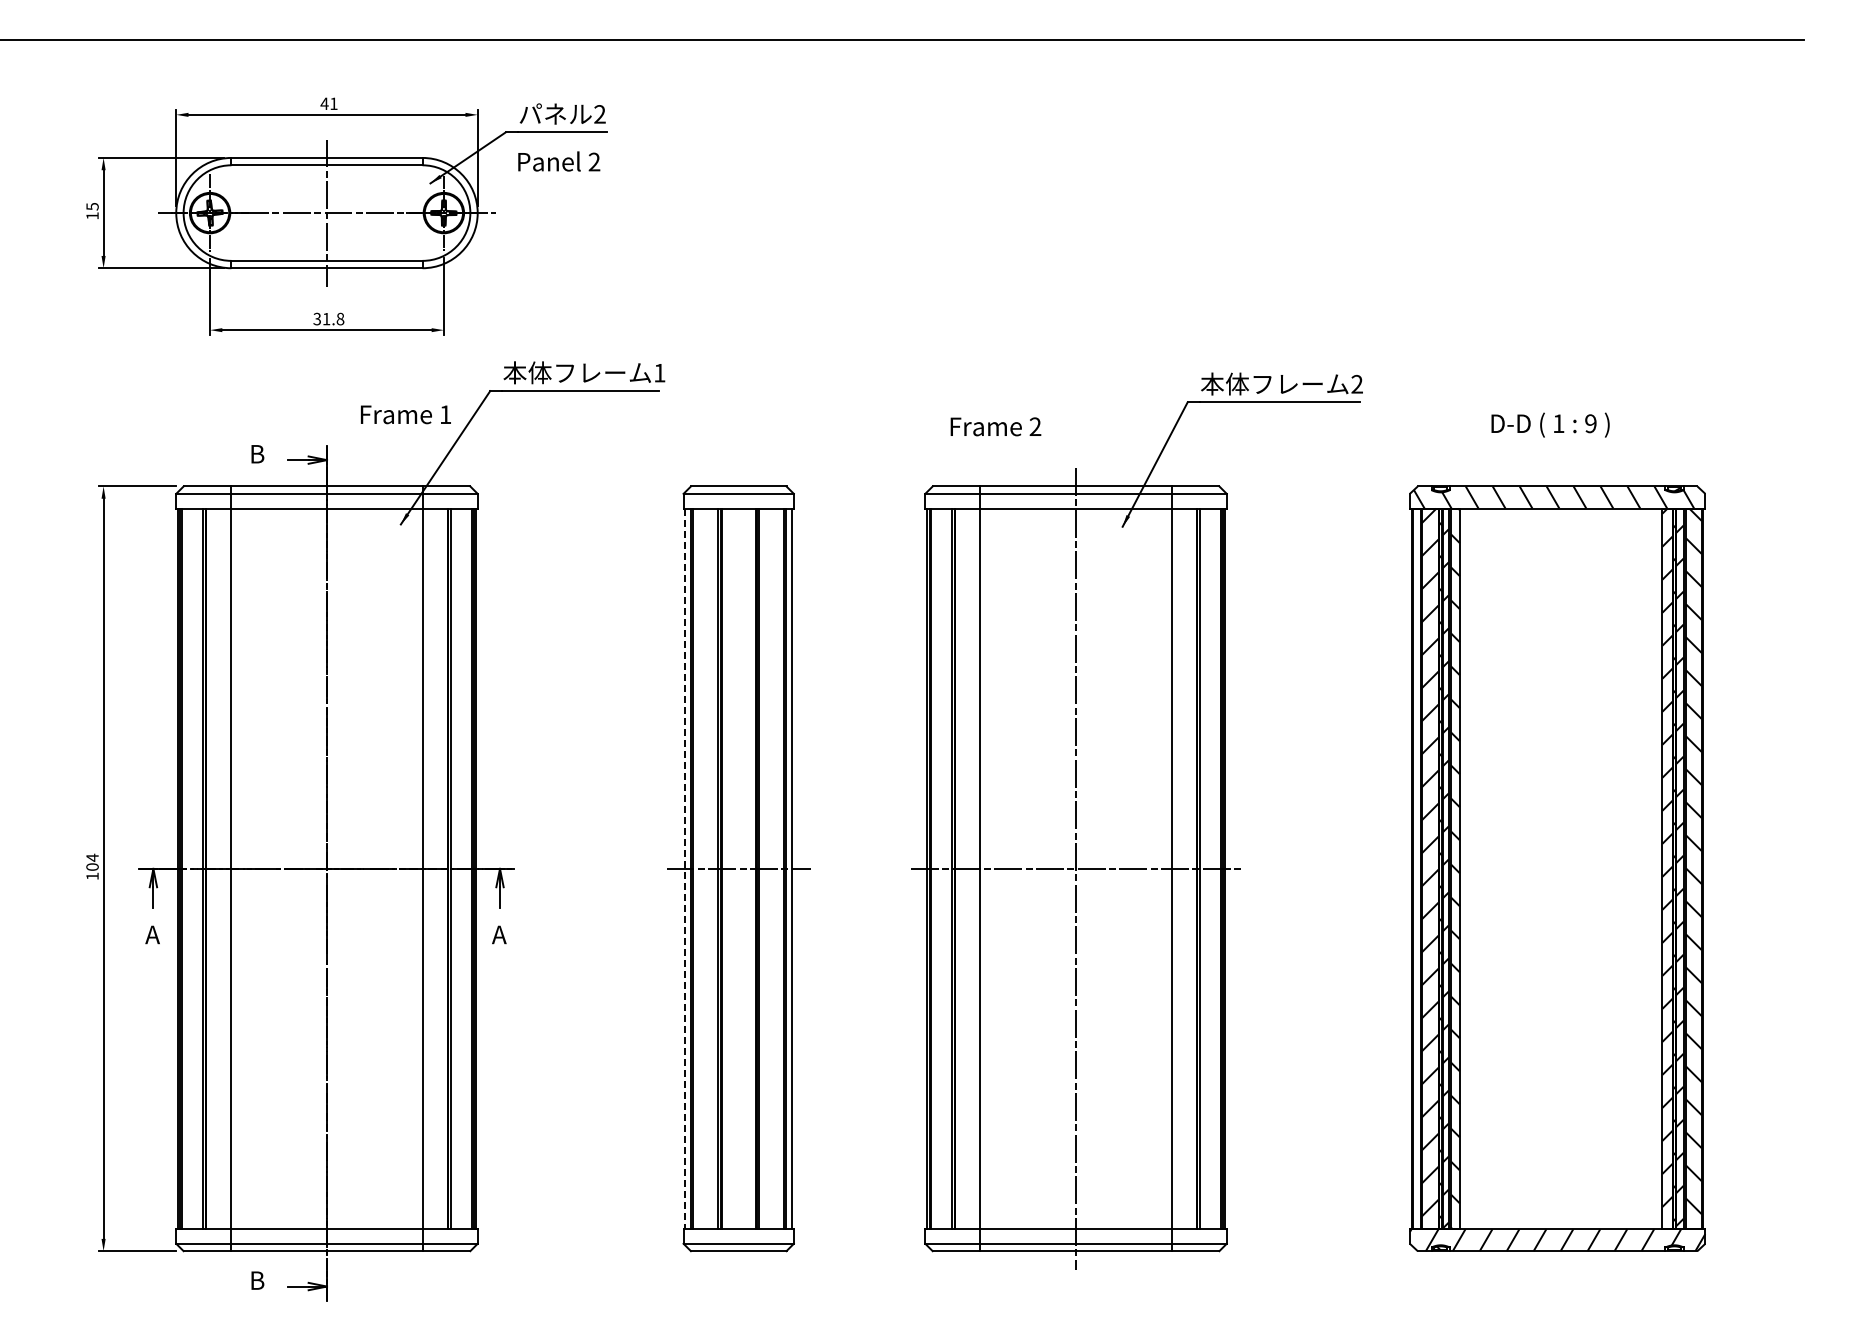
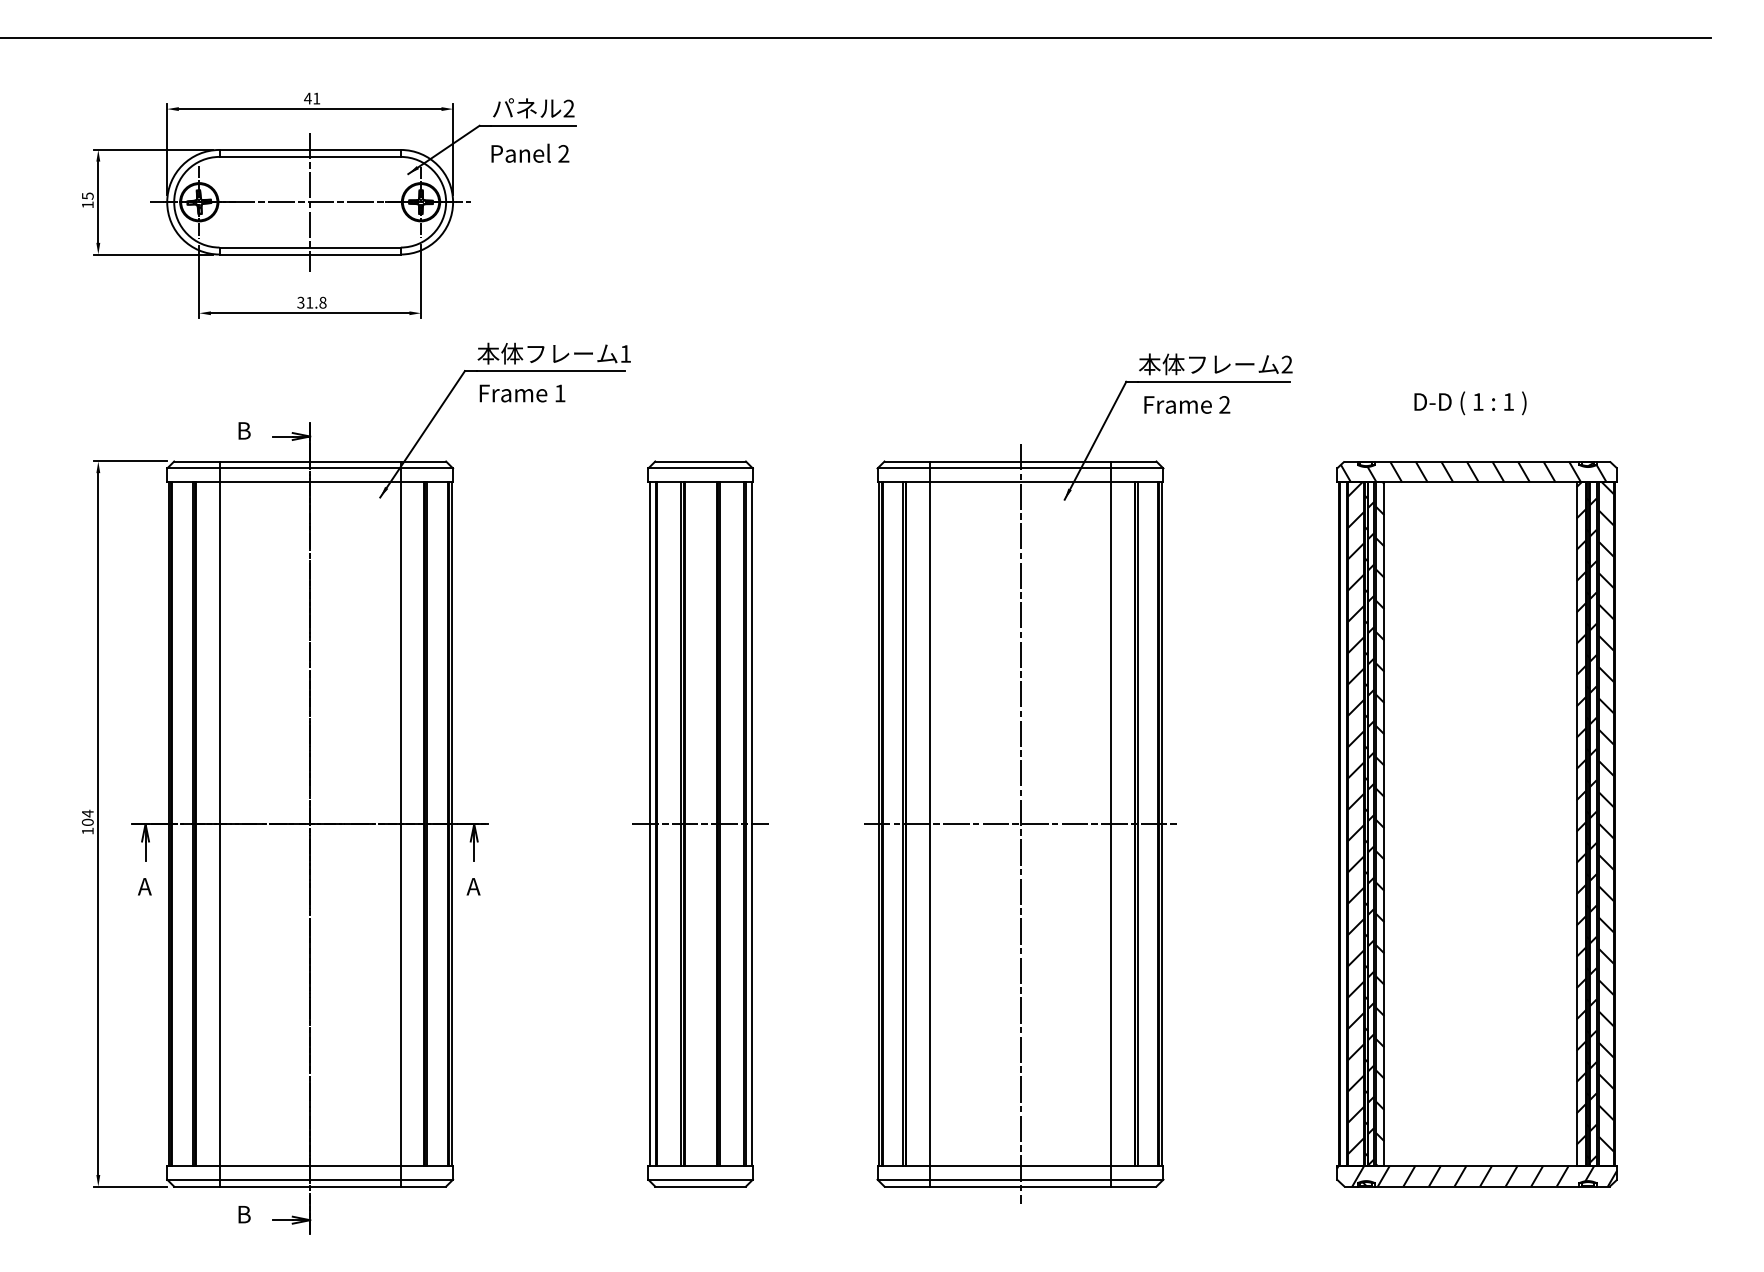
text: (405, 414) -> (522, 393), moved
text: (1590, 423) -> (1508, 401), 9 -> 1
text: (995, 426) -> (1186, 404), moved
line: (685, 869) -> (650, 824), dashed -> solid

